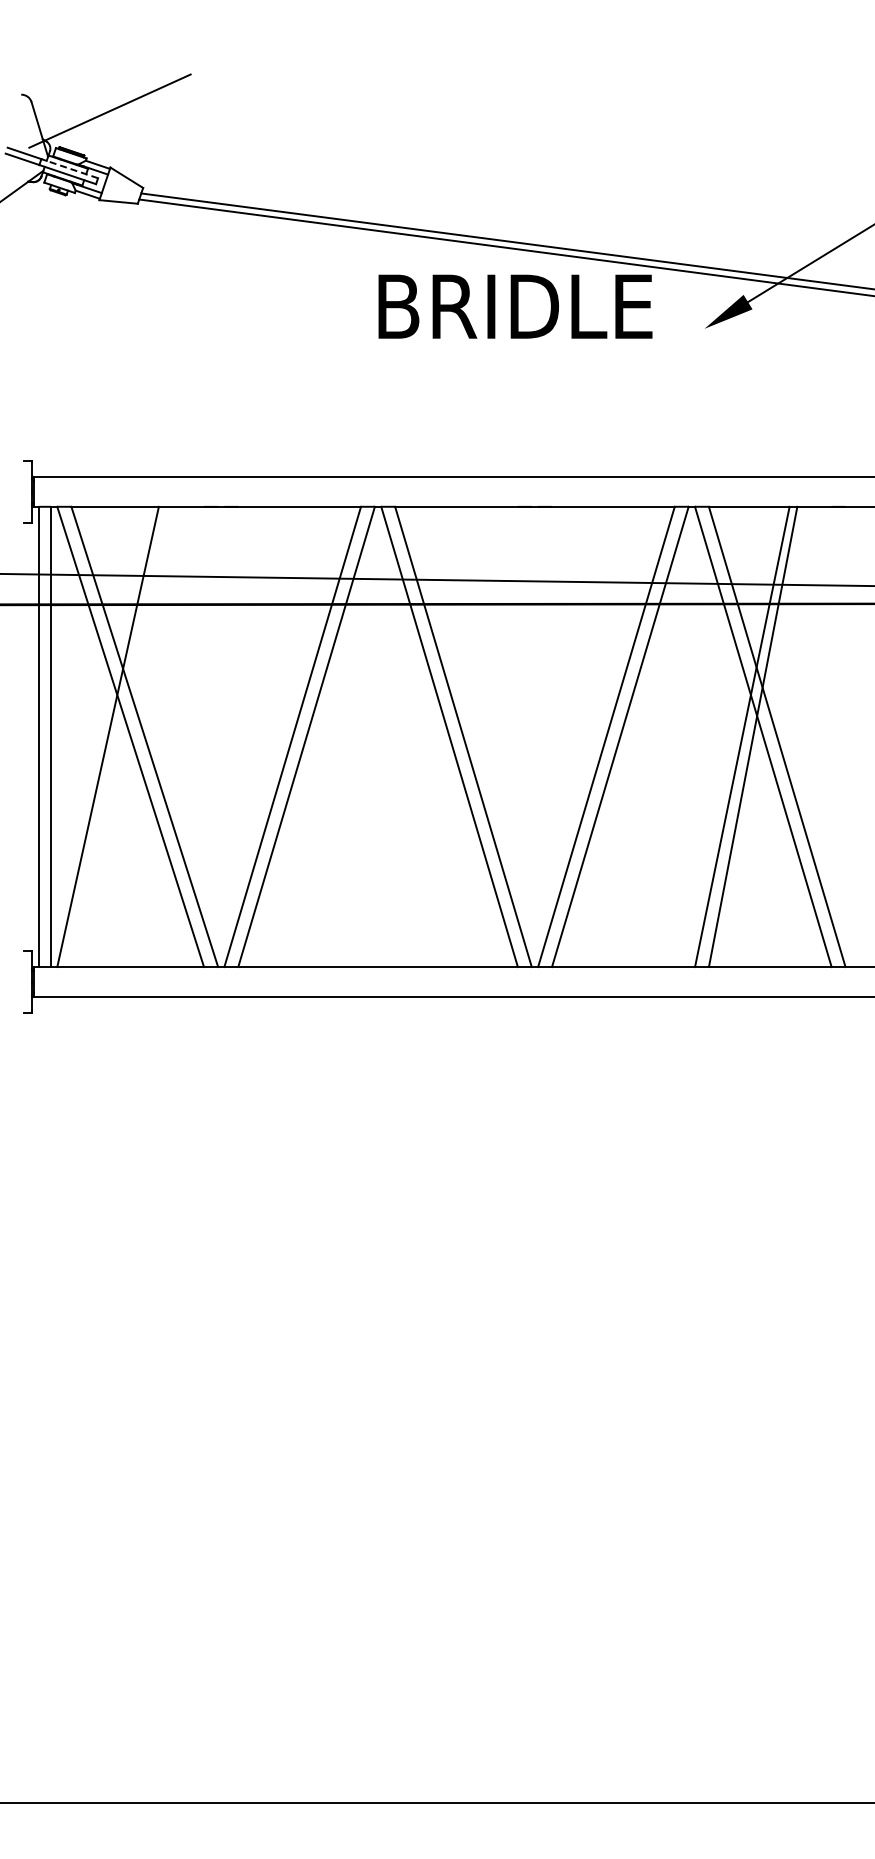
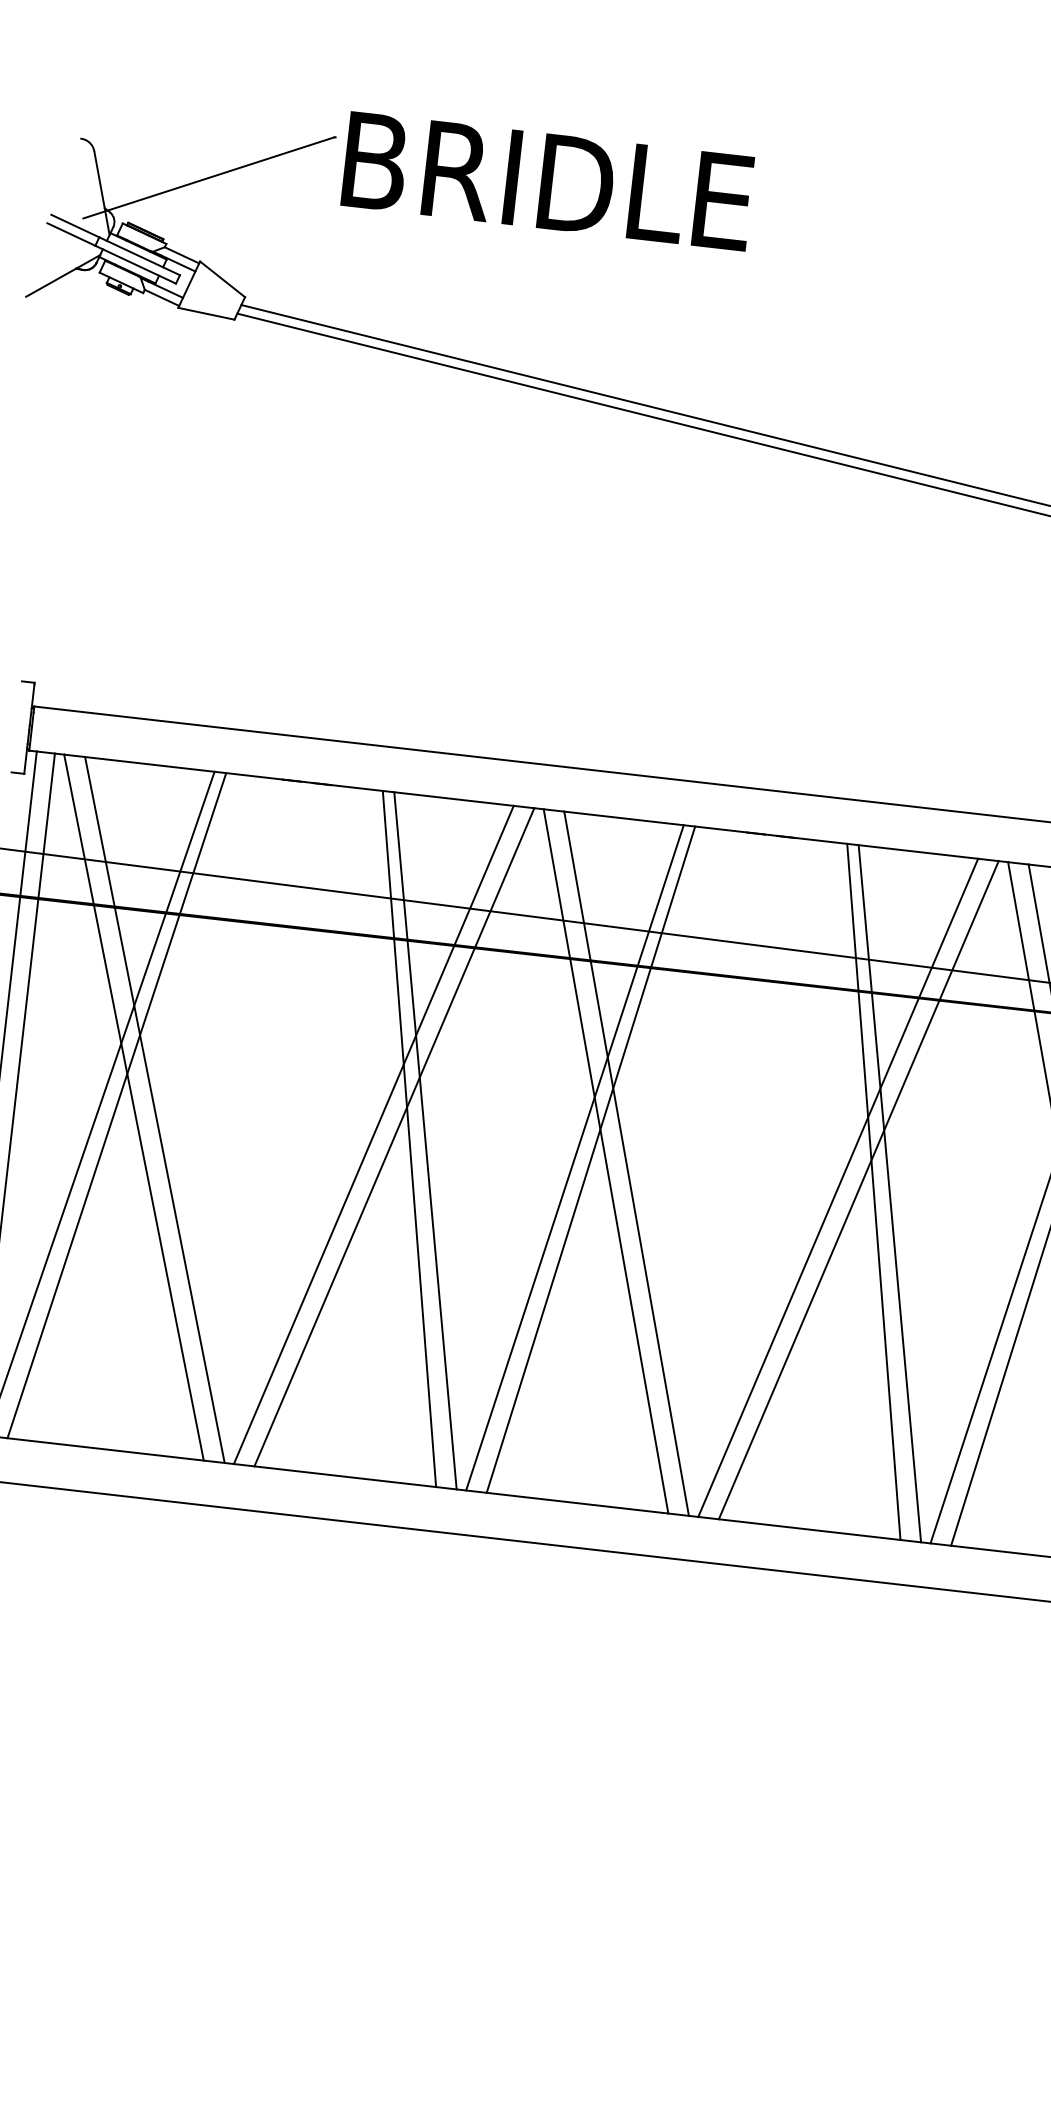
line: (69, 168) -> (139, 255), dashed -> solid
text: (515, 306) -> (548, 181), moved
line: (118, 736) -> (116, 1104), added
line: (316, 736) -> (409, 1138), added
line: (327, 736) -> (425, 1140), added
line: (428, 736) -> (574, 1157), added
line: (439, 736) -> (591, 1159), added
line: (630, 736) -> (873, 1191), added
line: (641, 736) -> (890, 1193), added

